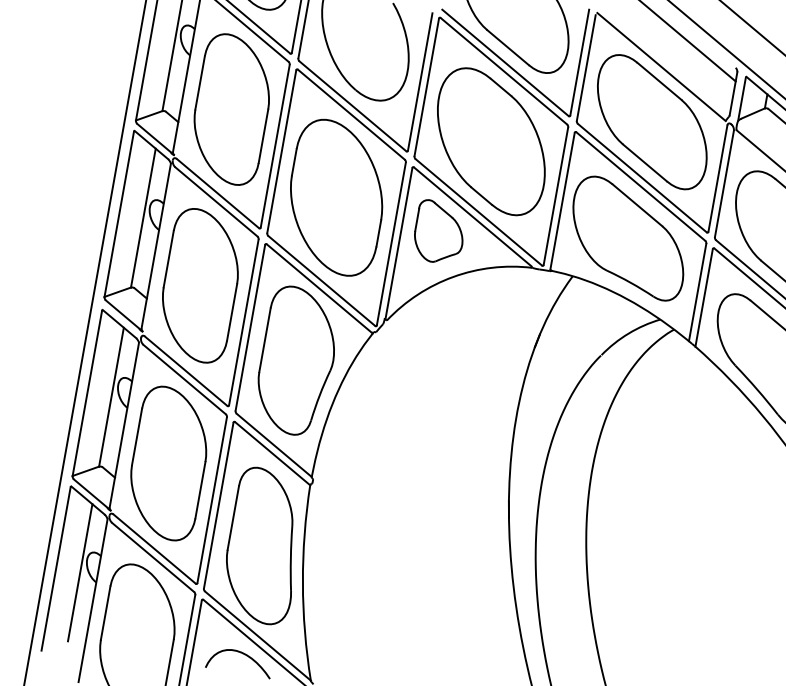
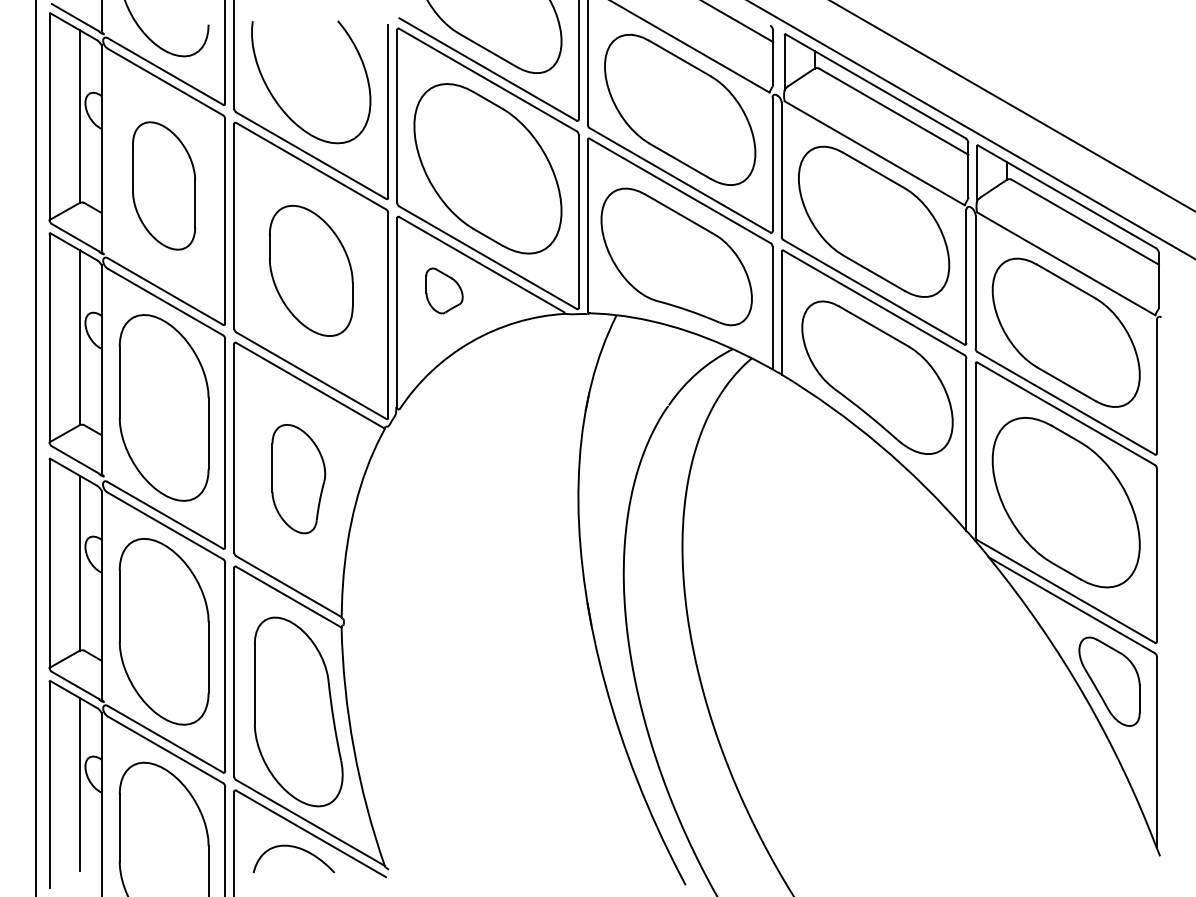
part: (231, 109) -> (163, 185), size x0.7
part: (336, 197) -> (311, 270), size x0.7
part: (439, 232) -> (444, 290), size x0.6
part: (297, 360) -> (298, 478), size x0.6

